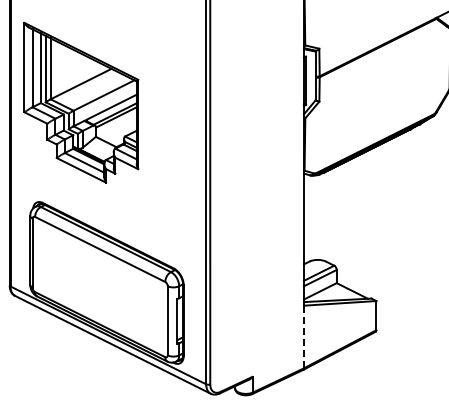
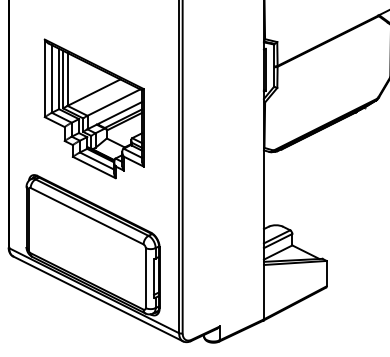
part: (81, 102) -> (94, 108), moved
line: (303, 336) -> (263, 291), dashed -> solid

